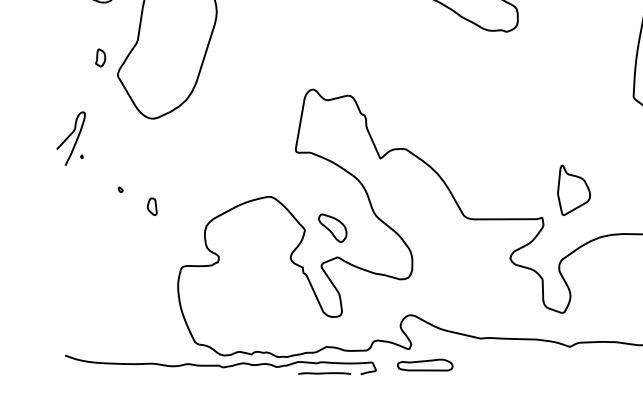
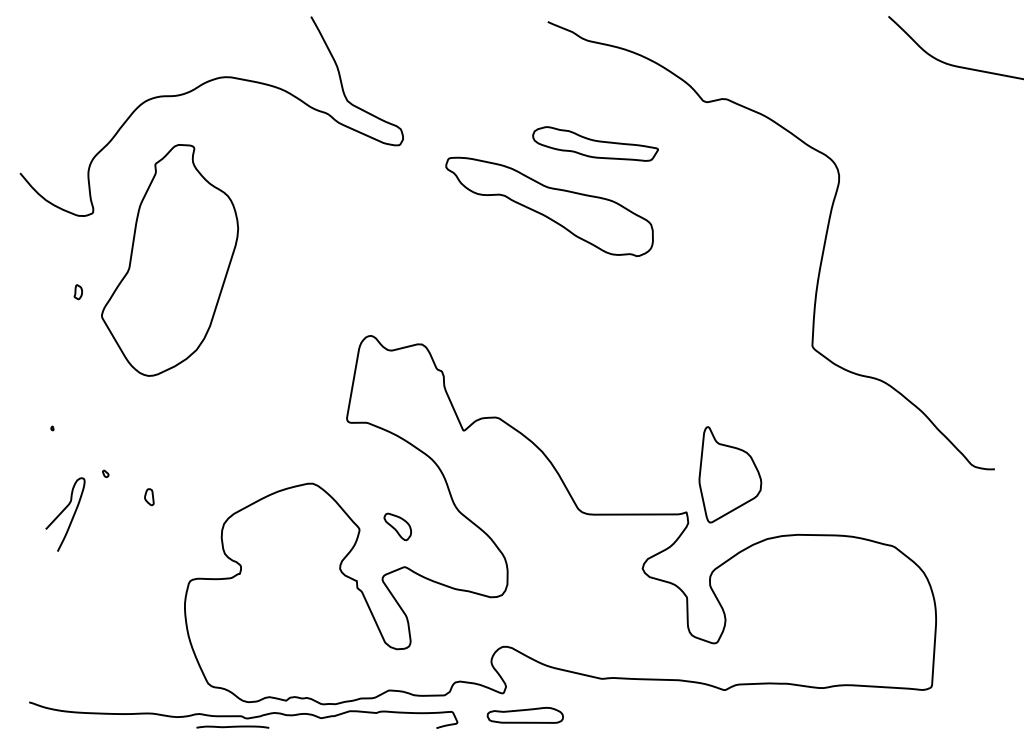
part: (100, 57) -> (78, 291), size x0.6
curve: (69, 136) -> (63, 511), moved
part: (574, 190) -> (730, 474), size x1.4
part: (152, 206) -> (149, 496), size x0.7
part: (332, 227) -> (397, 526), size x0.7
line: (324, 373) -> (232, 726), moved

